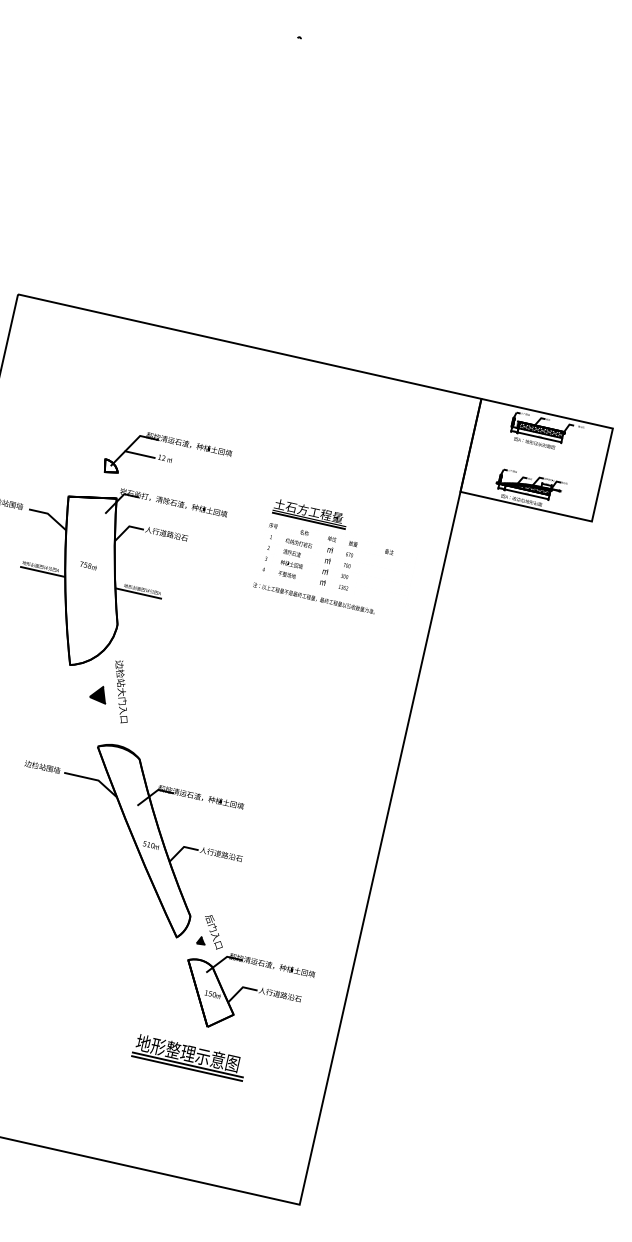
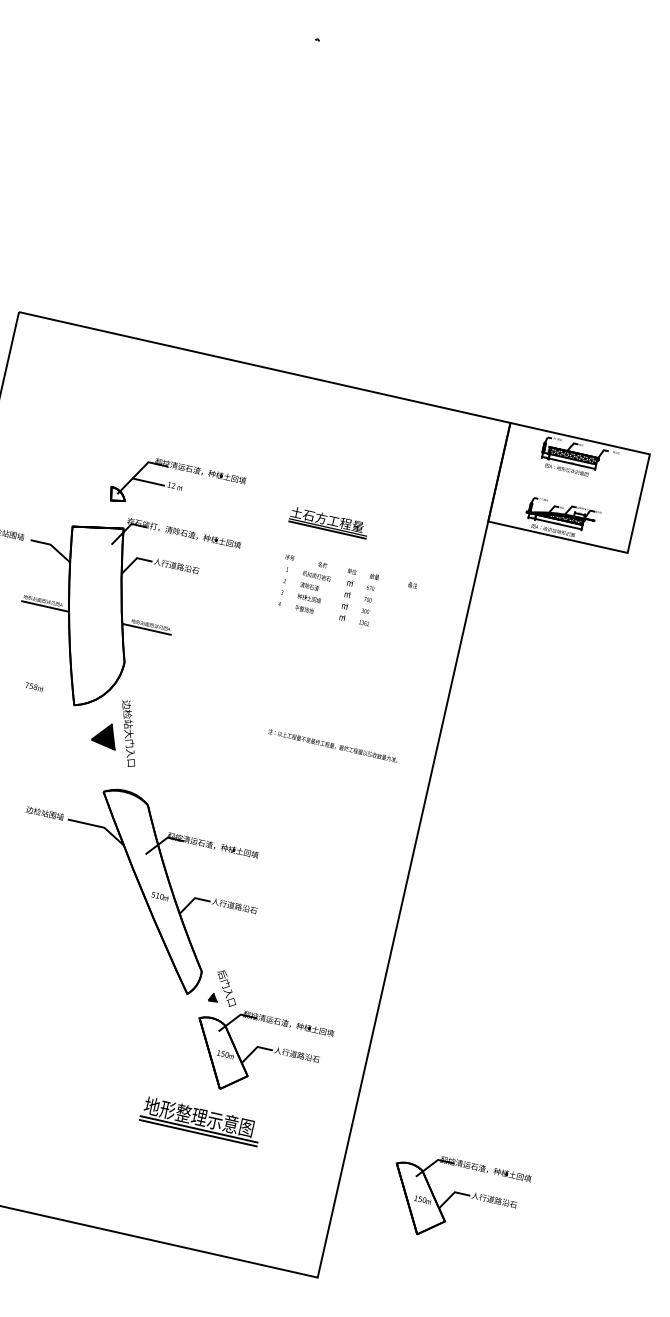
part: (309, 514) -> (328, 523), moved
text: (88, 565) -> (34, 686), moved
text: (313, 598) -> (332, 745), moved
part: (97, 695) -> (103, 737), size x1.4
part: (437, 1127) -> (463, 1195), added

